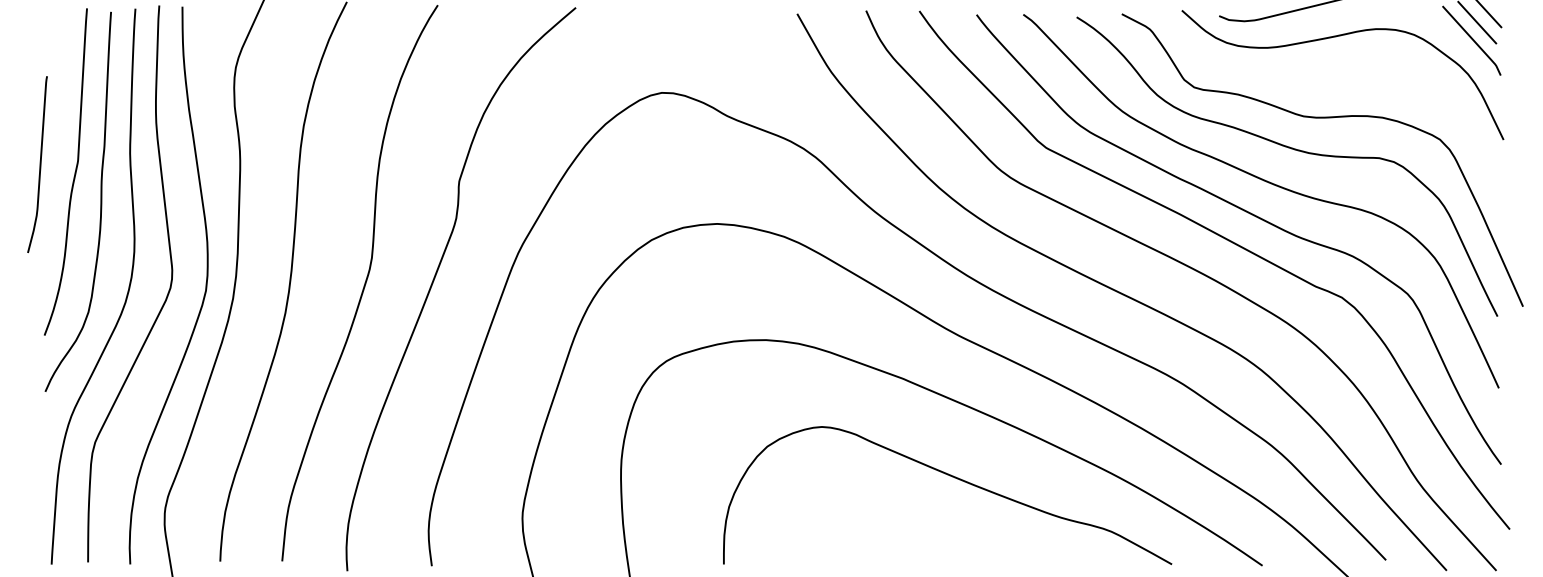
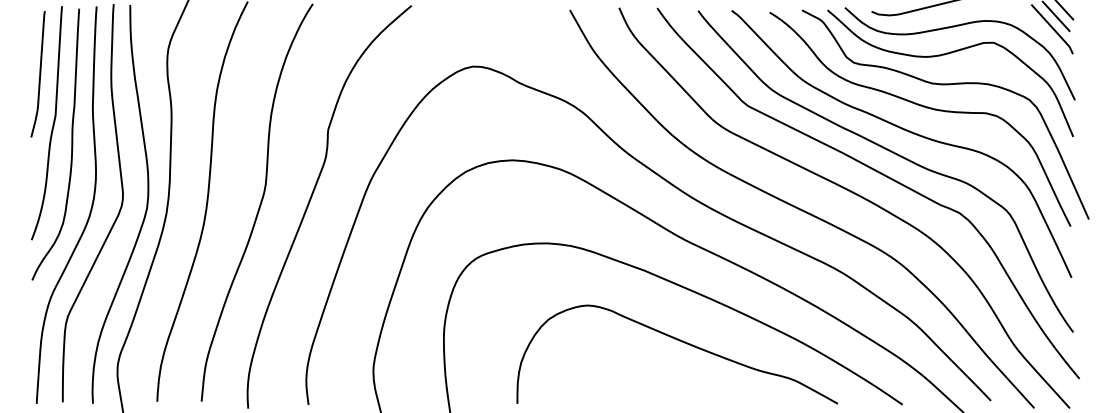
curve: (1322, 76) -> (945, 54), added
curve: (39, 164) -> (39, 74), moved

